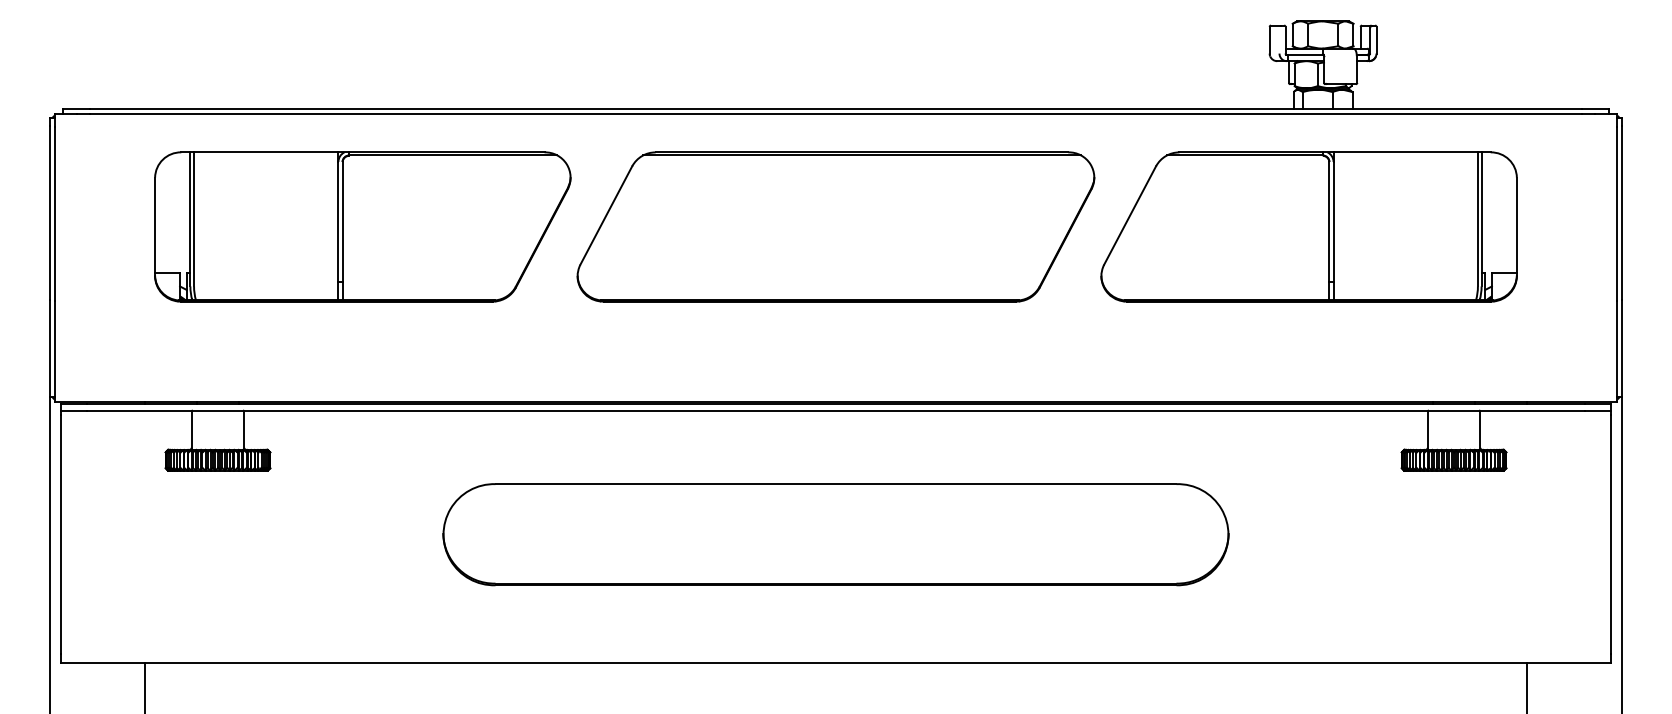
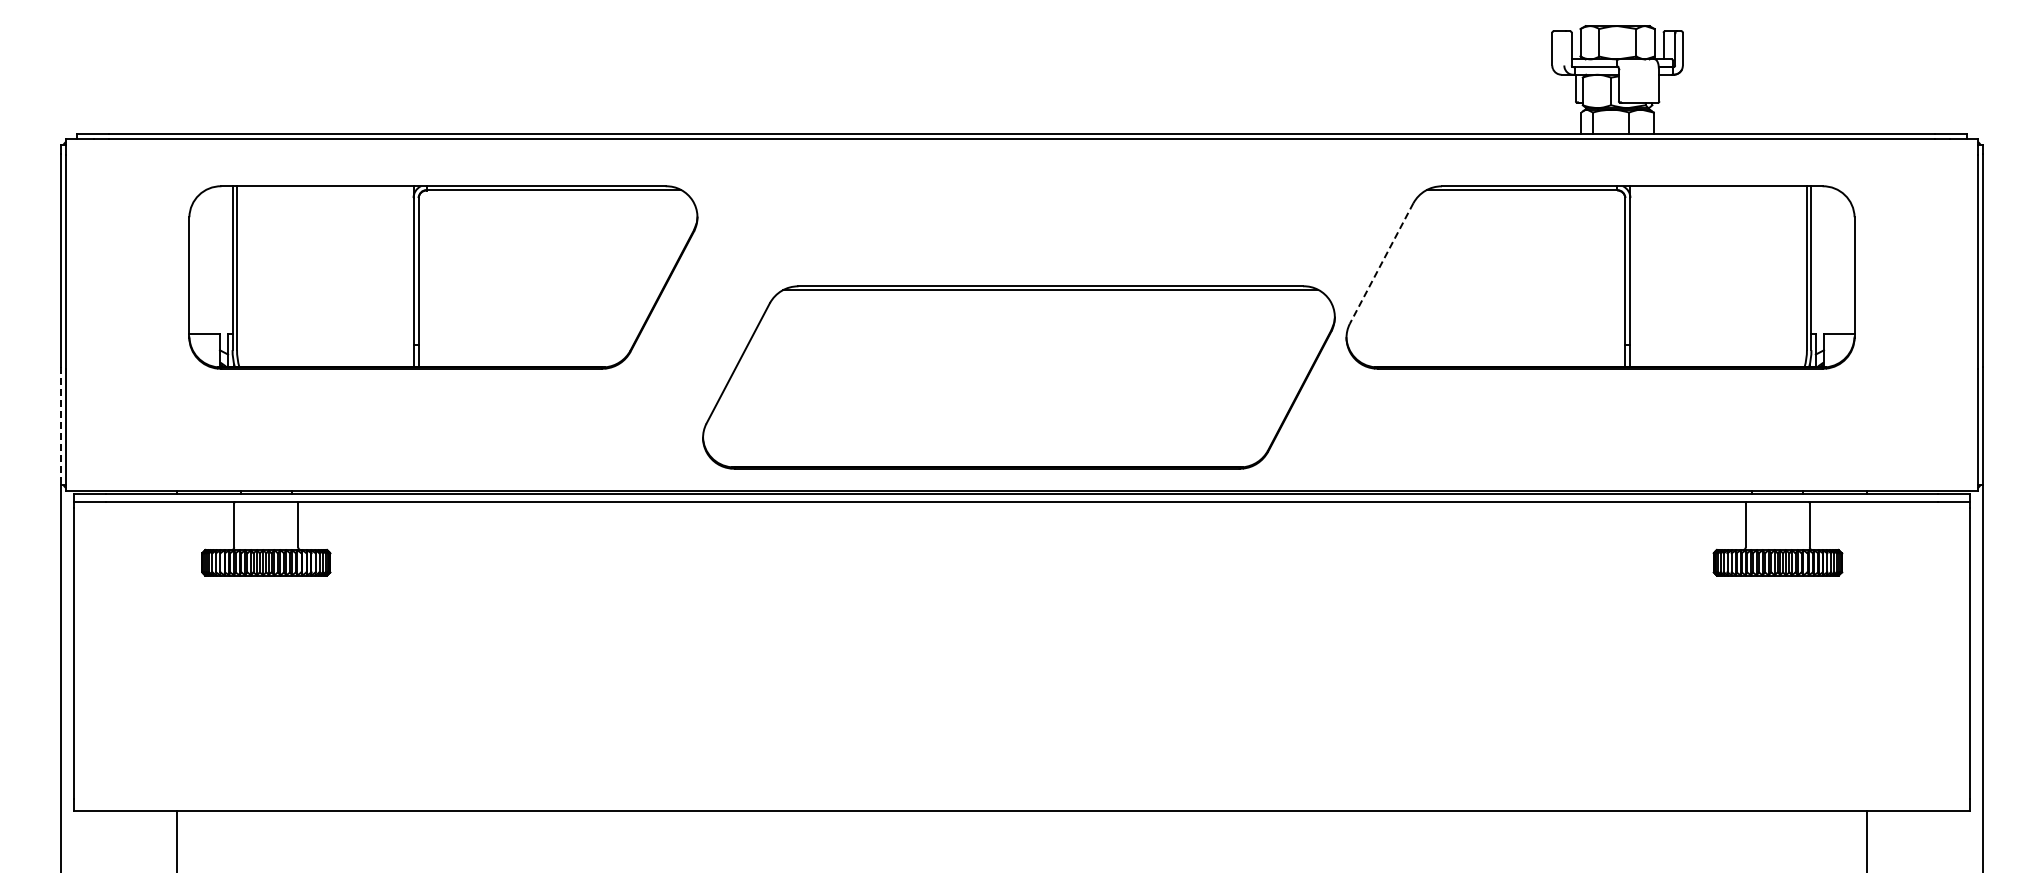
line: (1129, 215) -> (1381, 263), solid -> dashed
part: (835, 226) -> (1018, 377), moved
line: (50, 348) -> (61, 426), solid -> dashed
part: (835, 534) -> (1021, 653), removed

